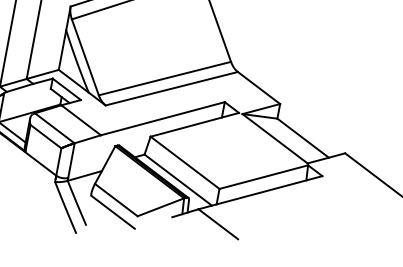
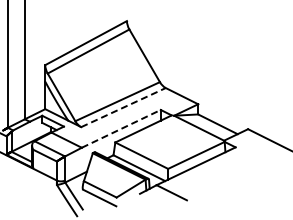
line: (171, 88) -> (123, 107), solid -> dashed
line: (163, 118) -> (121, 128), solid -> dashed

